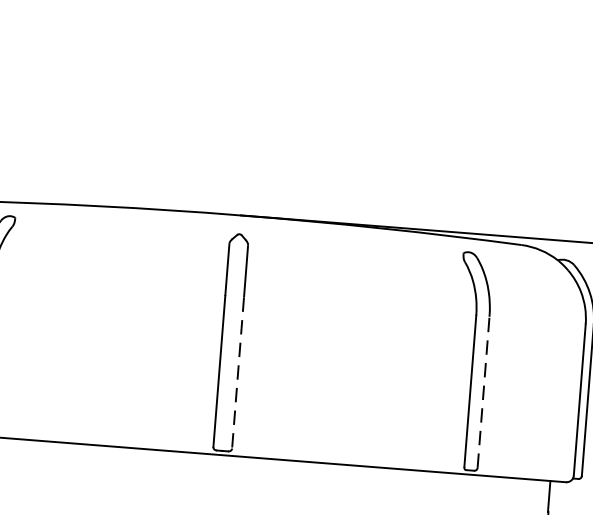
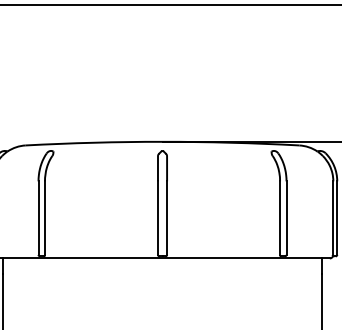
line: (238, 373) -> (167, 218), dashed -> solid
line: (483, 393) -> (286, 218), dashed -> solid

